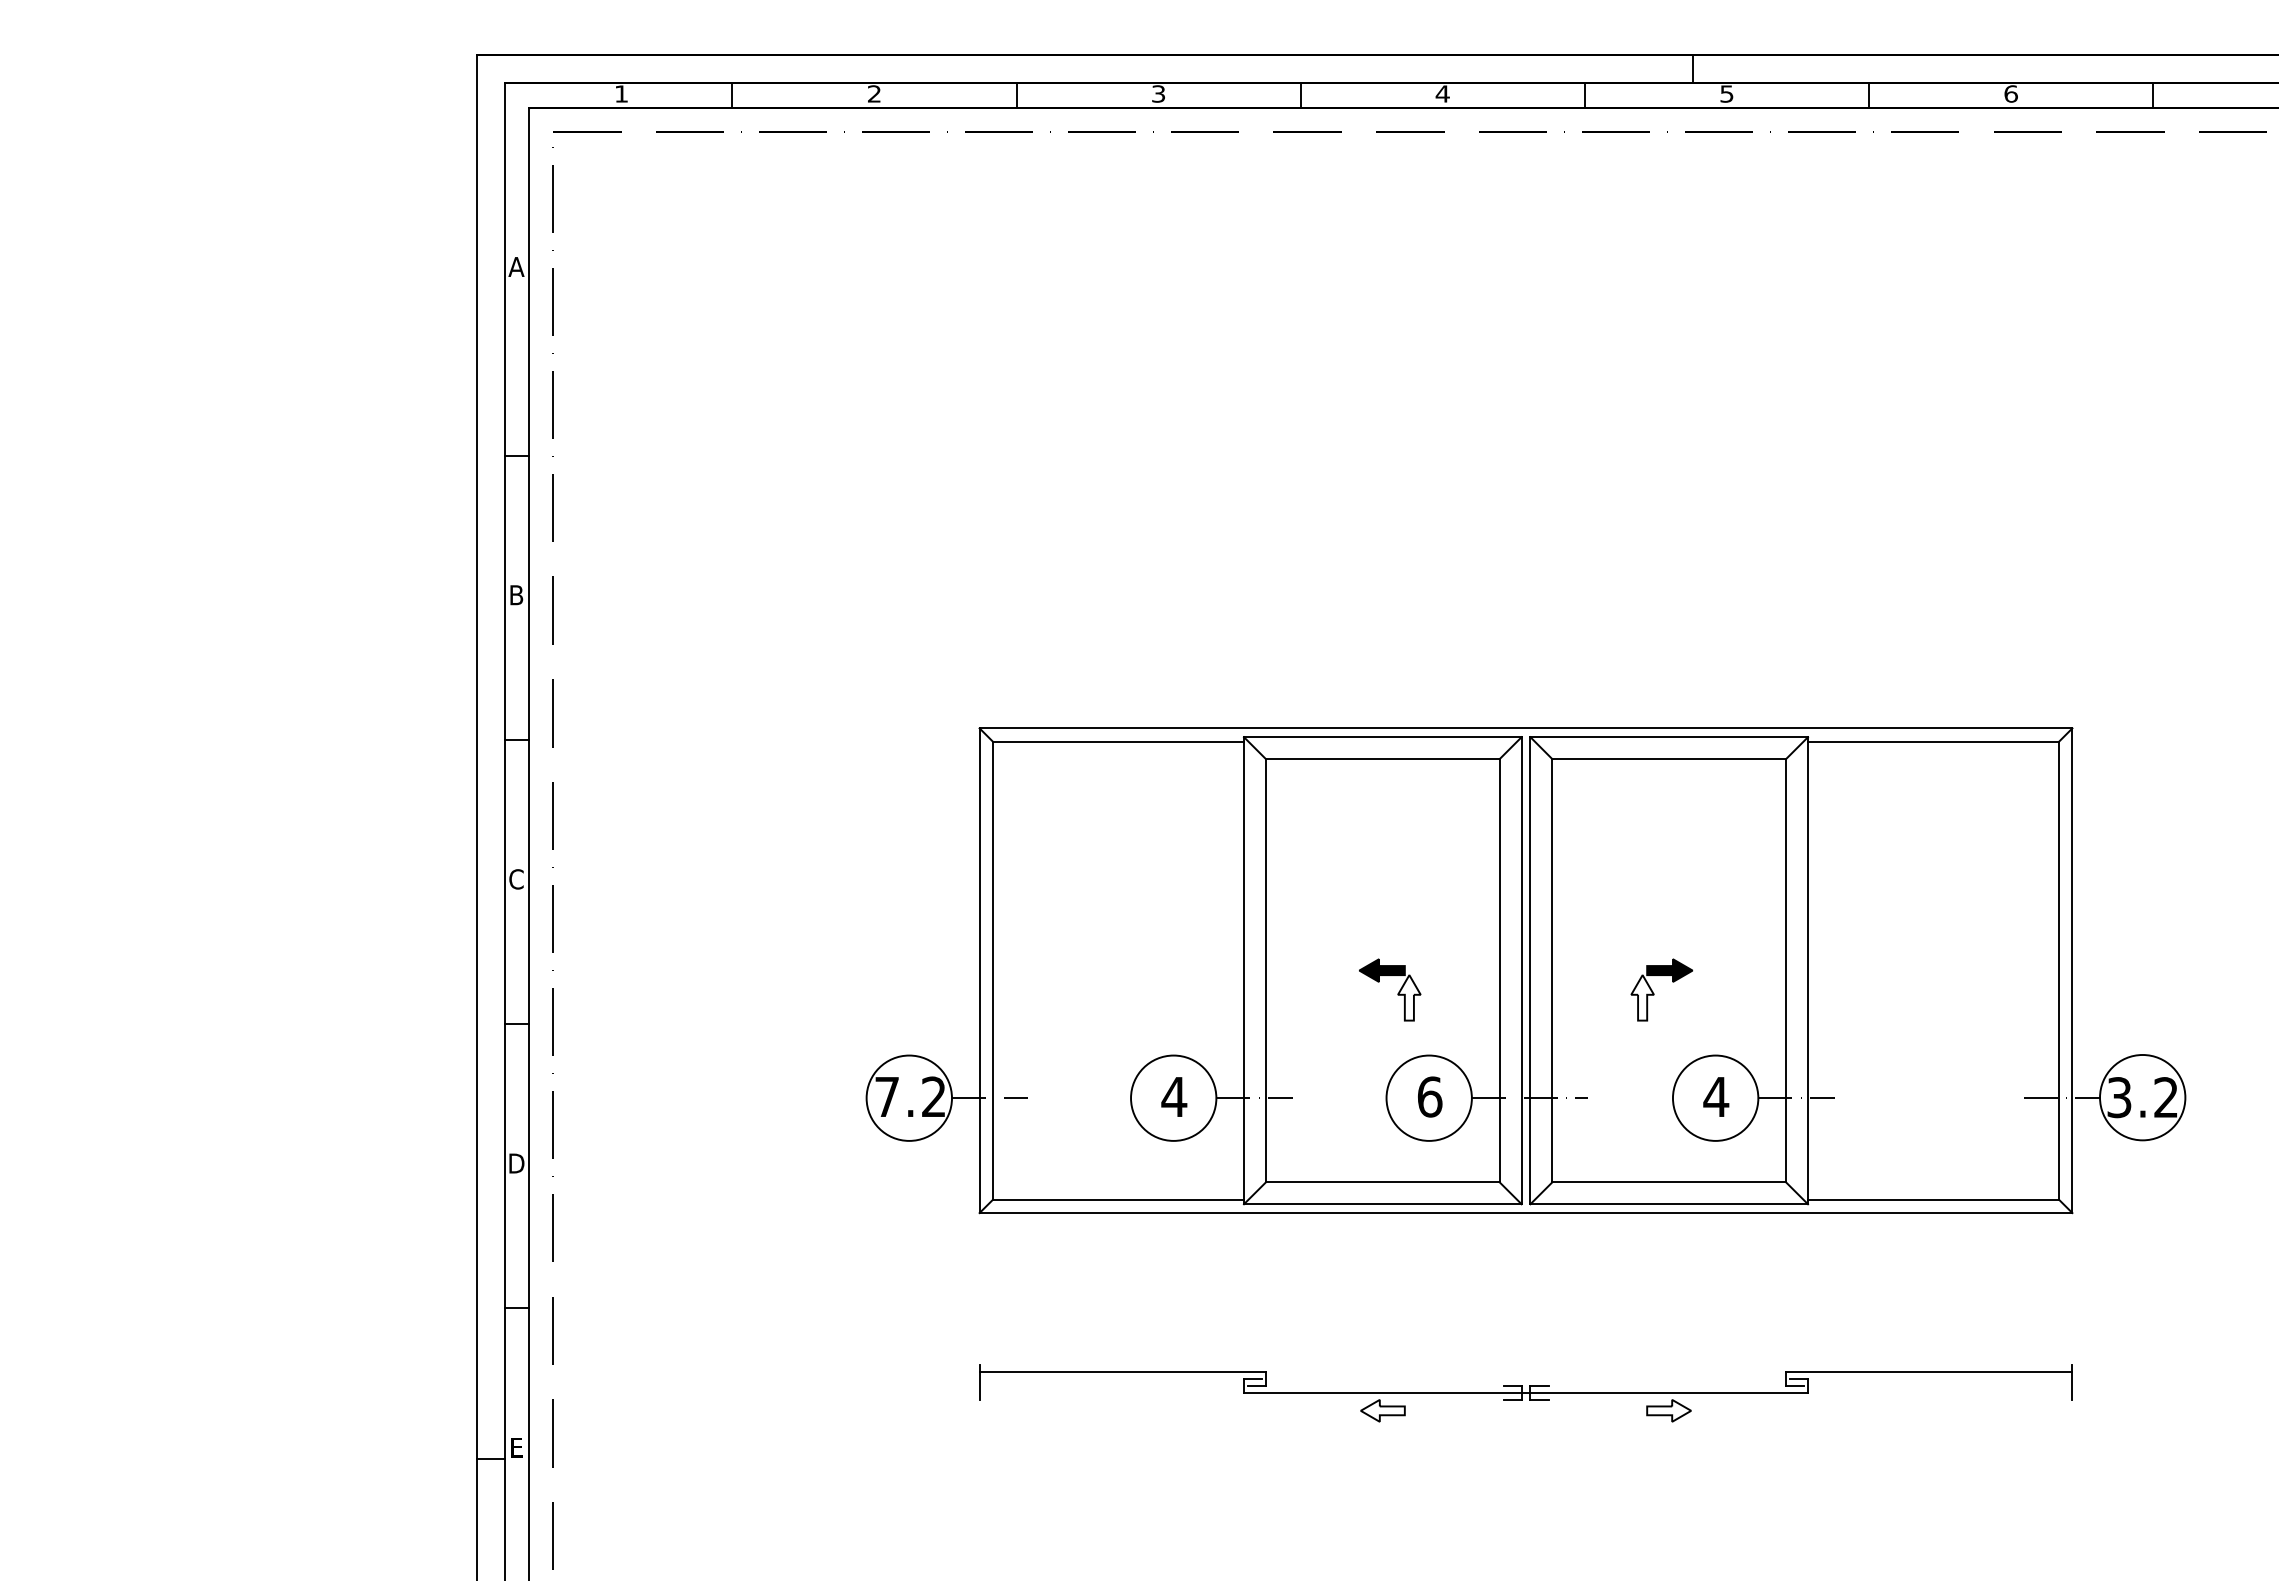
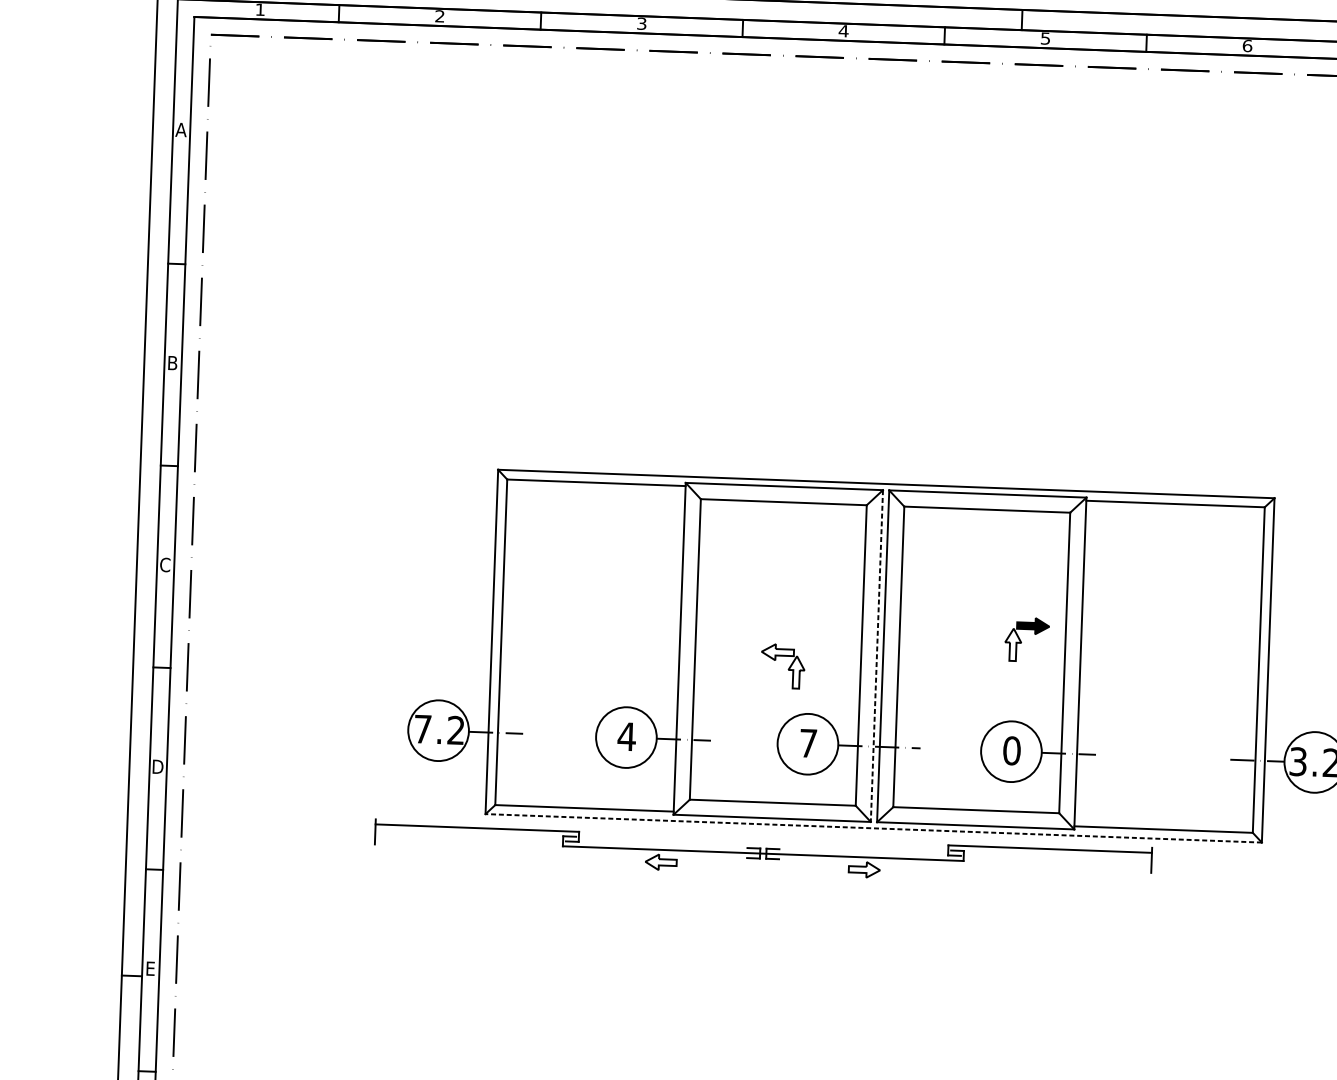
fill: (1381, 970) -> (777, 652), removed
line: (1521, 970) -> (876, 655), solid -> dashed
part: (1654, 993) -> (1021, 642), moved
text: (1430, 1096) -> (808, 743), 6 -> 7
text: (1716, 1096) -> (1012, 750), 4 -> 0
line: (1525, 1213) -> (873, 828), solid -> dashed
part: (1525, 1393) -> (762, 853), moved

